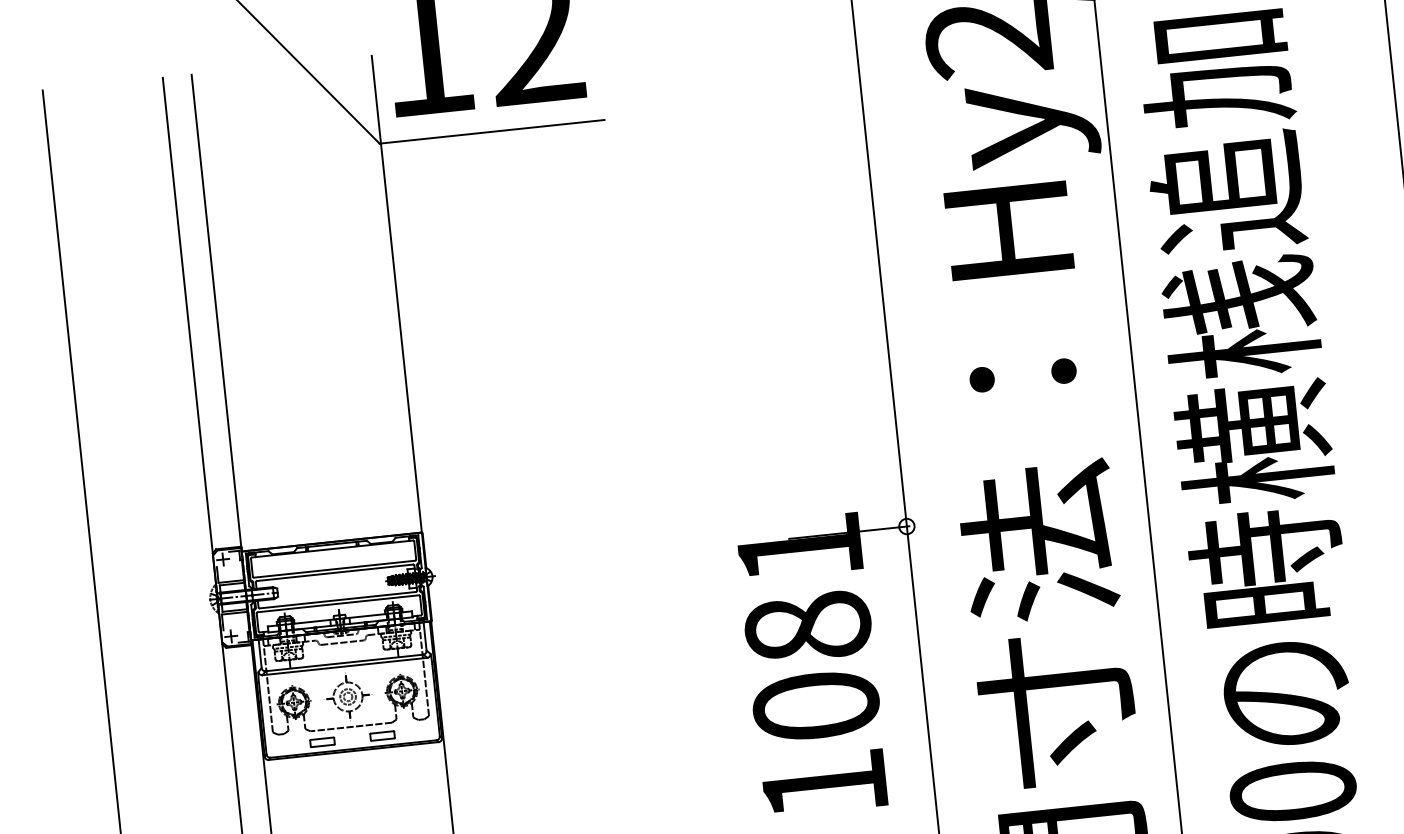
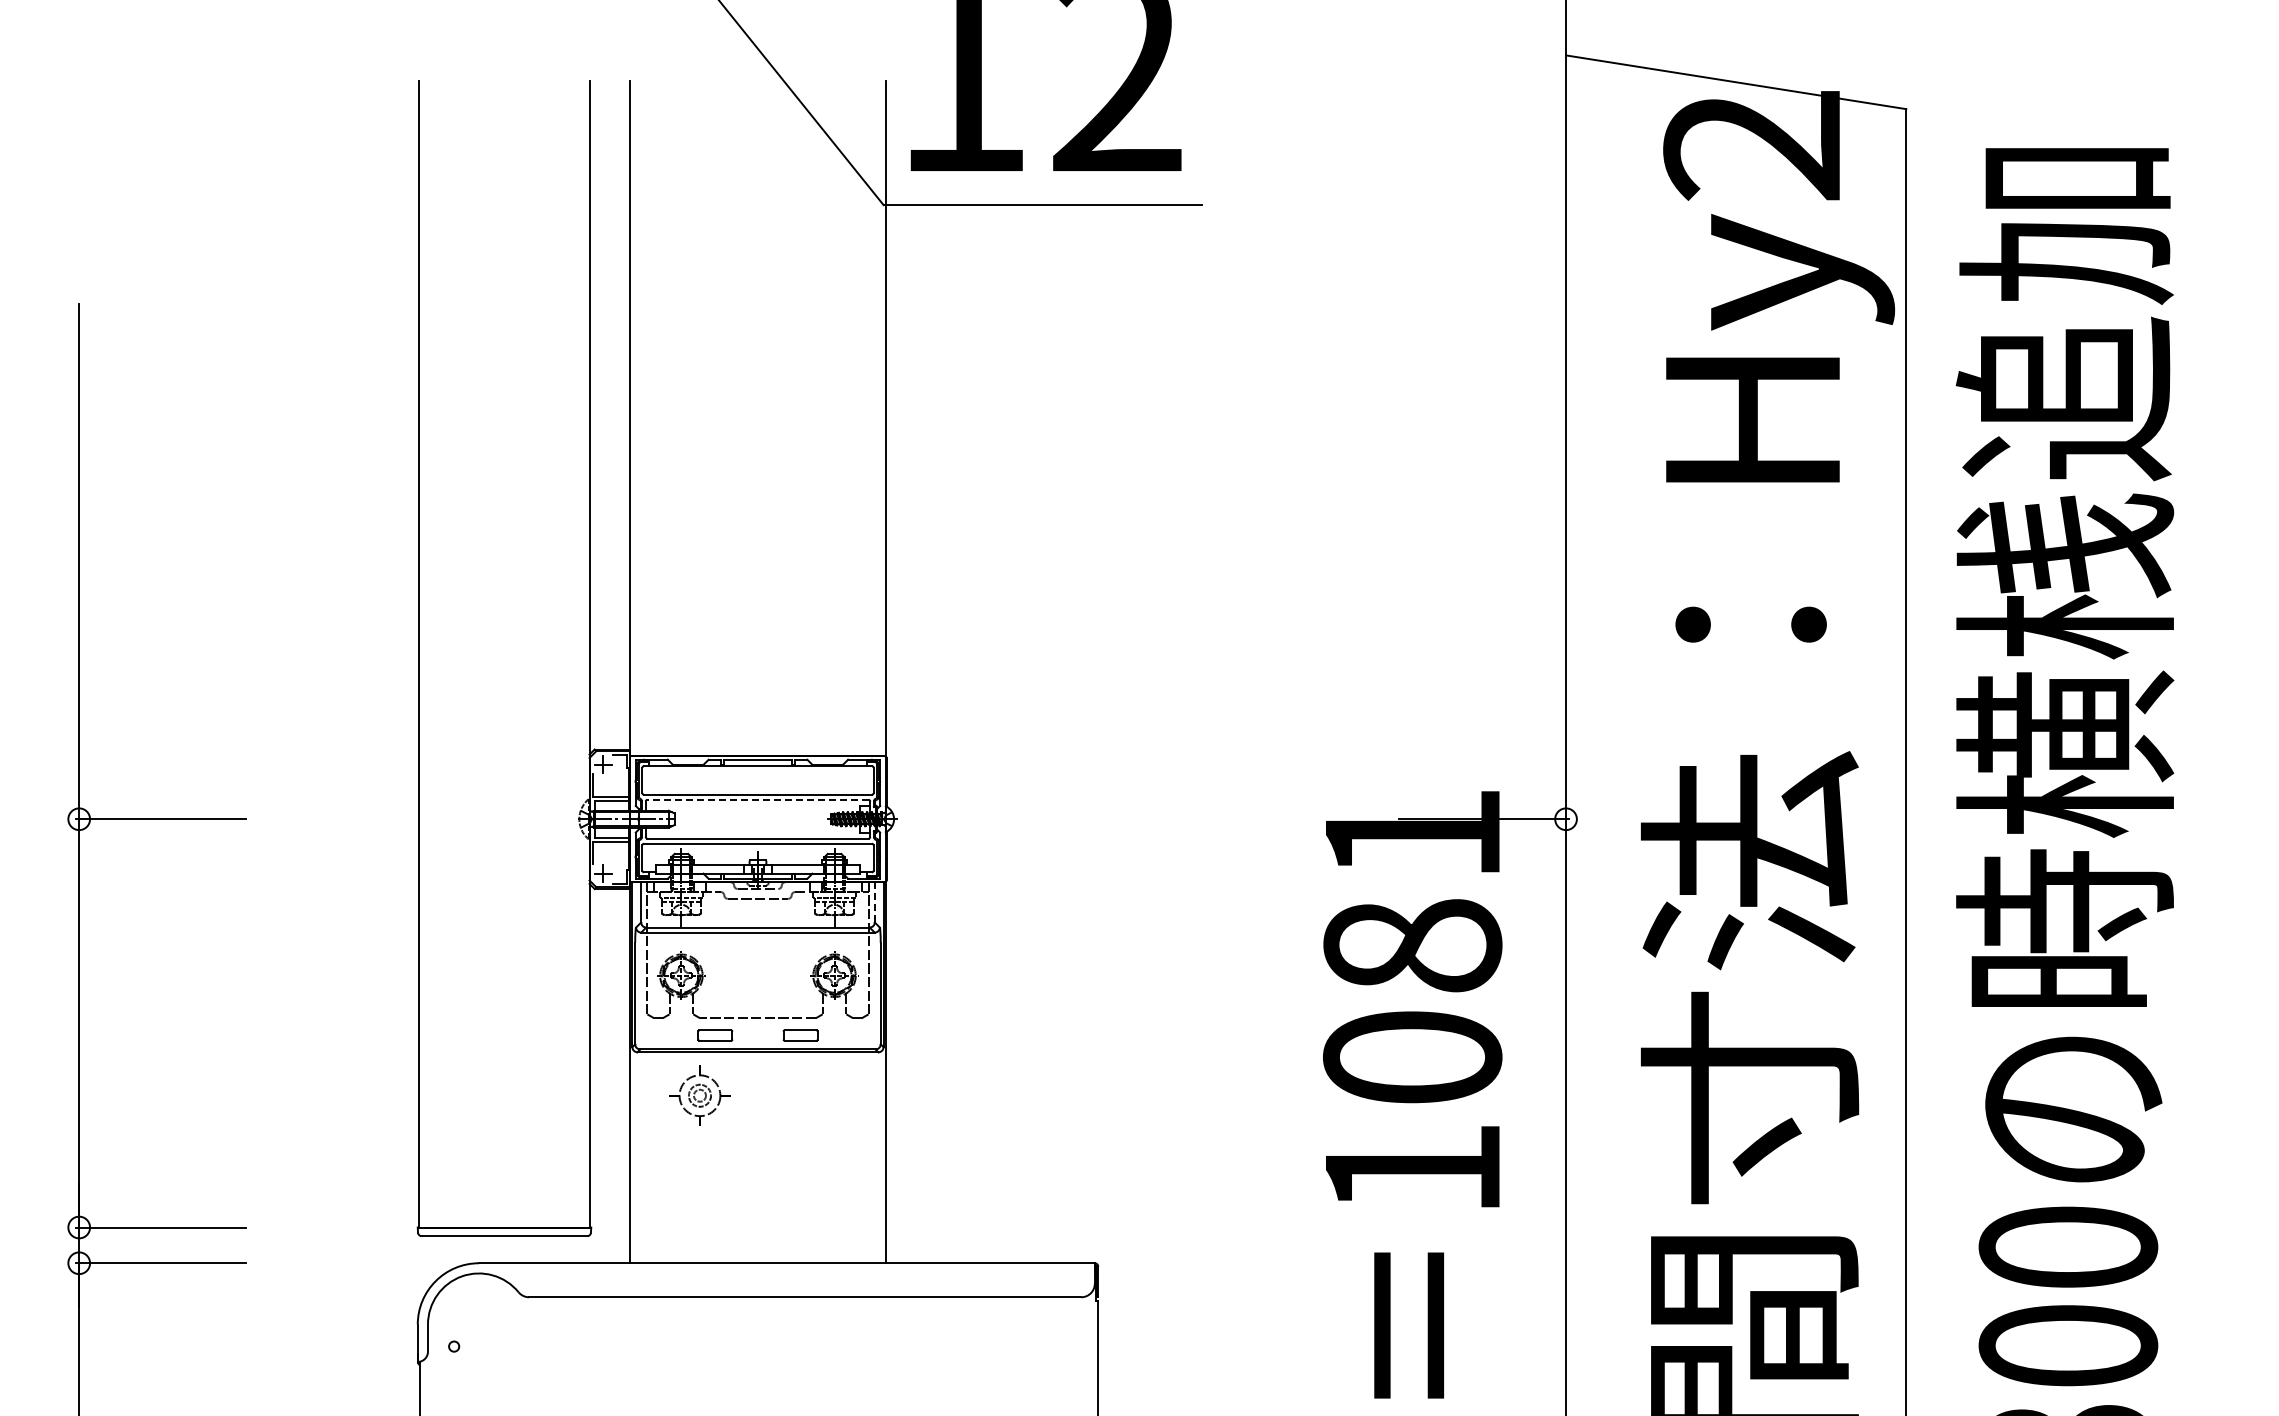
line: (334, 572) -> (757, 799), solid -> dashed
line: (424, 636) -> (874, 902), solid -> dashed
part: (347, 696) -> (699, 1095), moved

